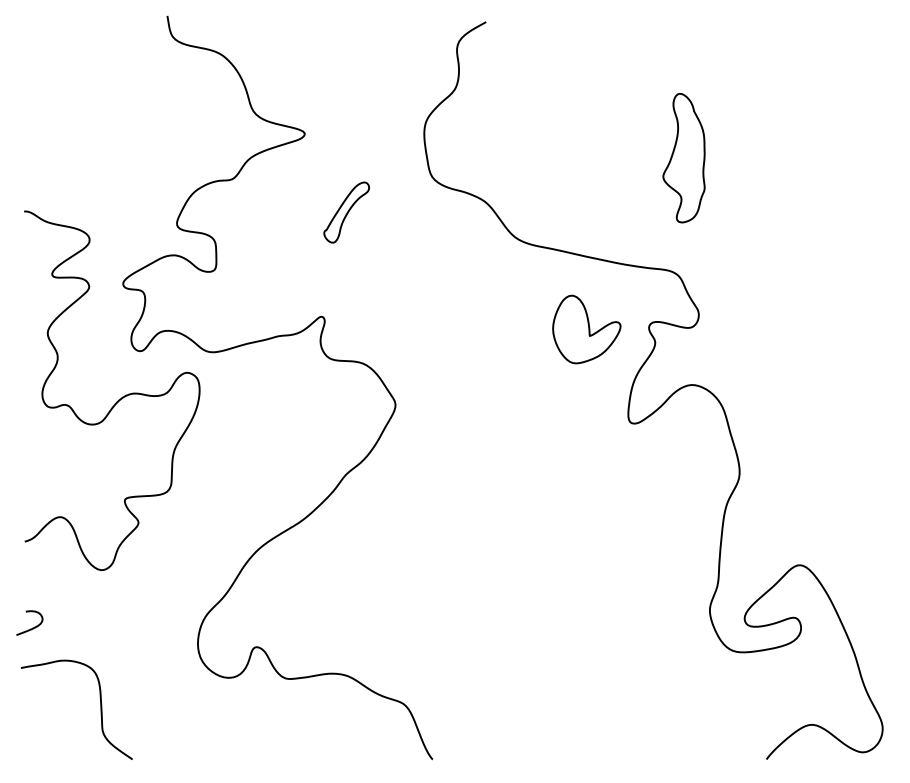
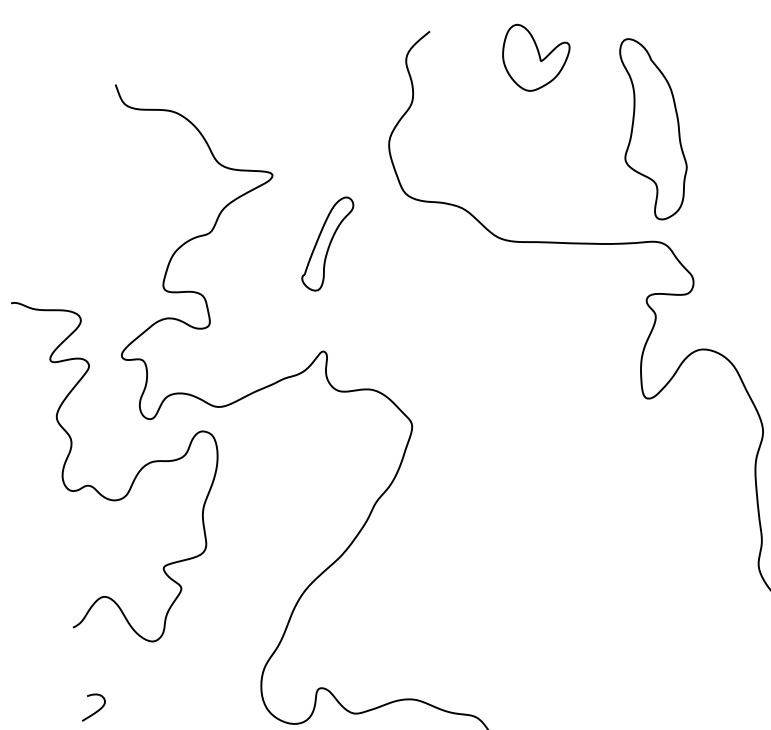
part: (683, 157) -> (648, 127), size x1.43
part: (346, 212) -> (328, 244), size x1.43
part: (586, 329) -> (536, 55), moved

